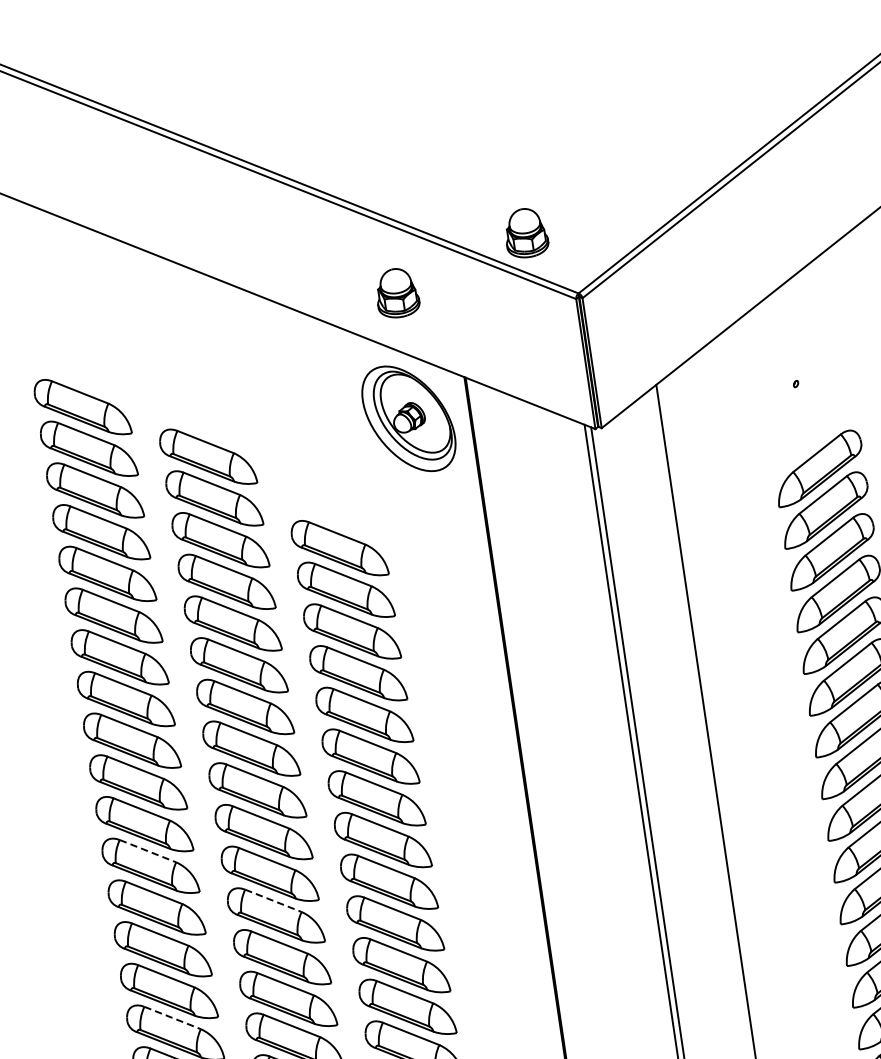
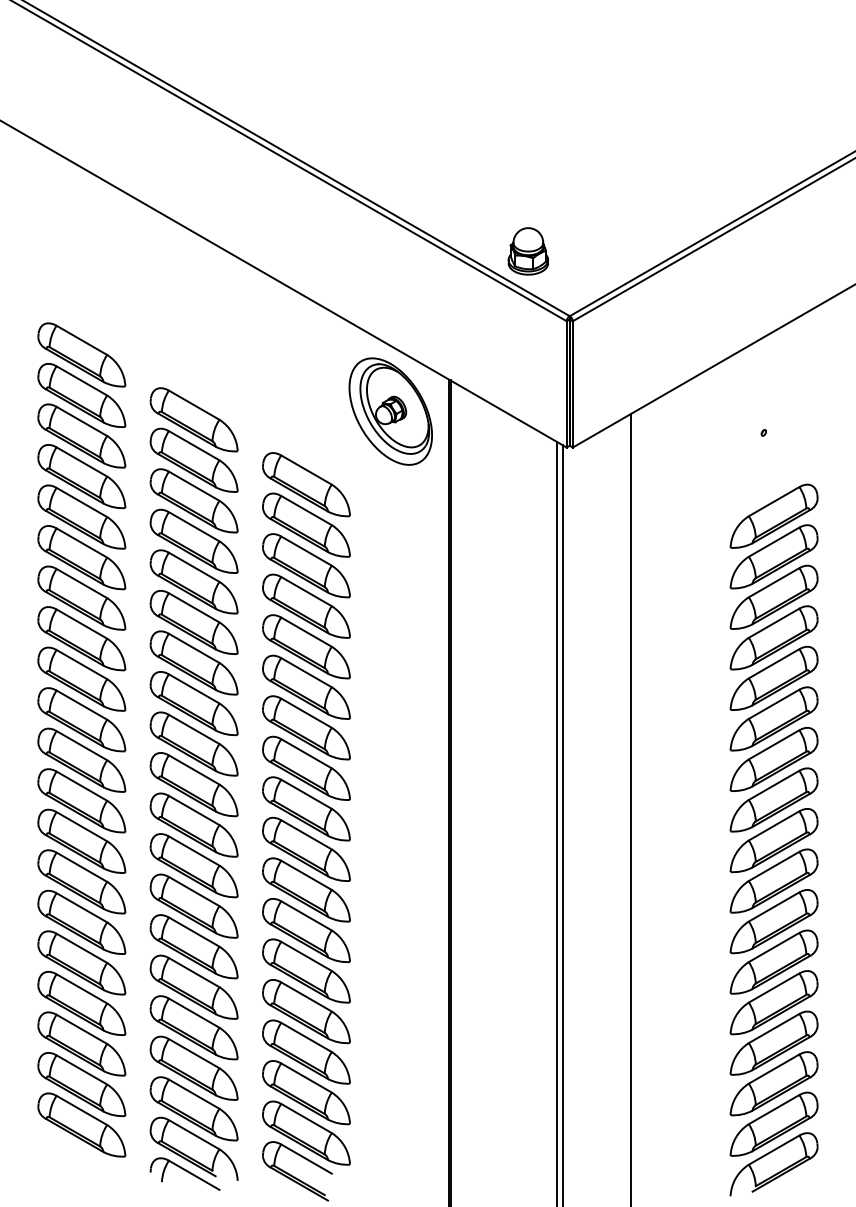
part: (396, 293) -> (396, 290), removed
part: (333, 506) -> (306, 484), added
line: (148, 851) -> (82, 786), dashed -> solid
line: (273, 901) -> (194, 851), dashed -> solid
line: (173, 1018) -> (82, 948), dashed -> solid

